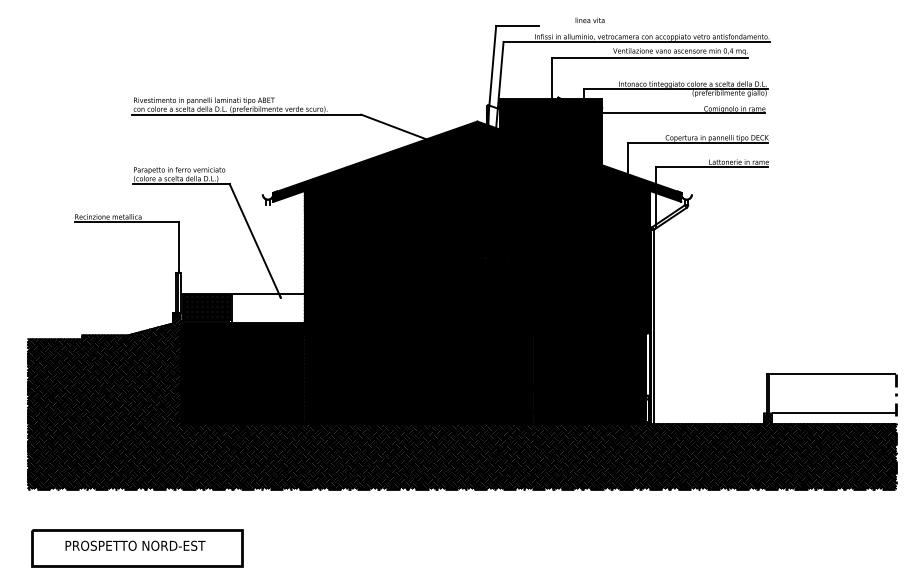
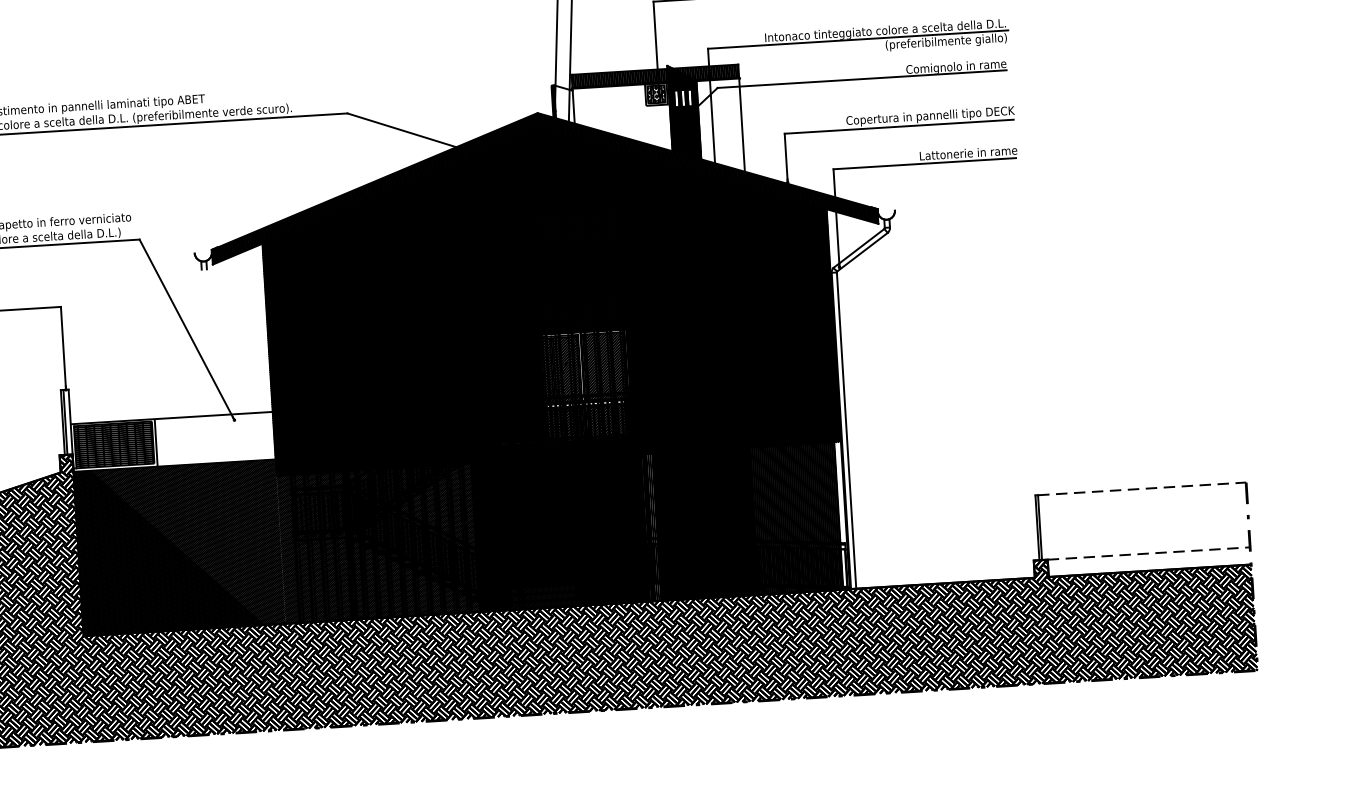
hatch: (550, 135) -> (658, 128), removed
line: (832, 373) -> (1142, 488), solid -> dashed
line: (834, 413) -> (1149, 553), solid -> dashed

